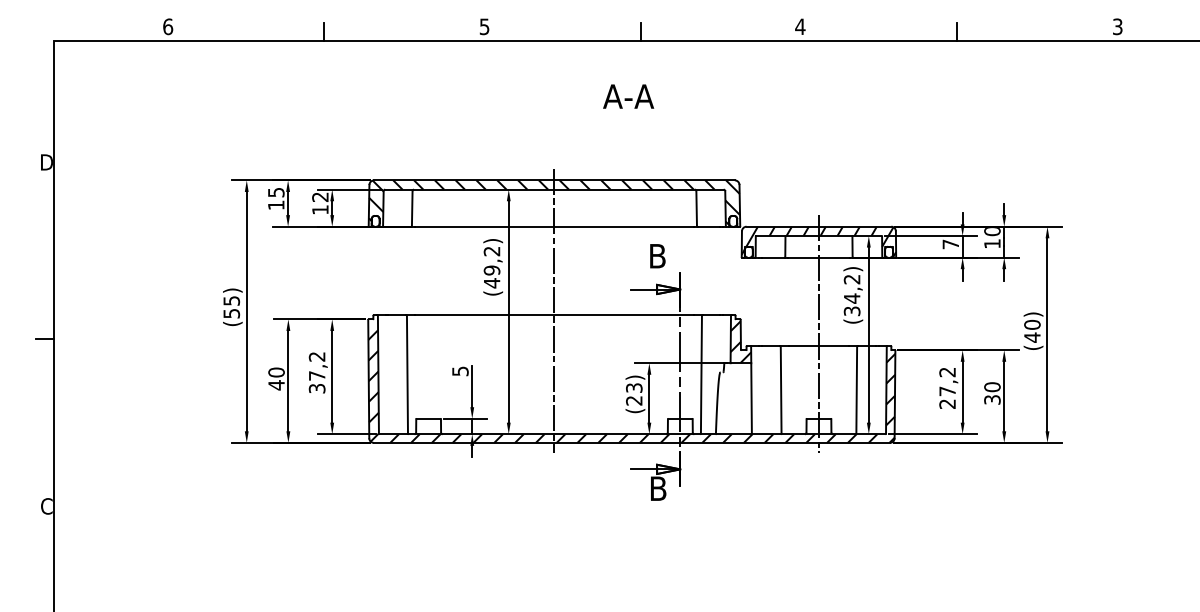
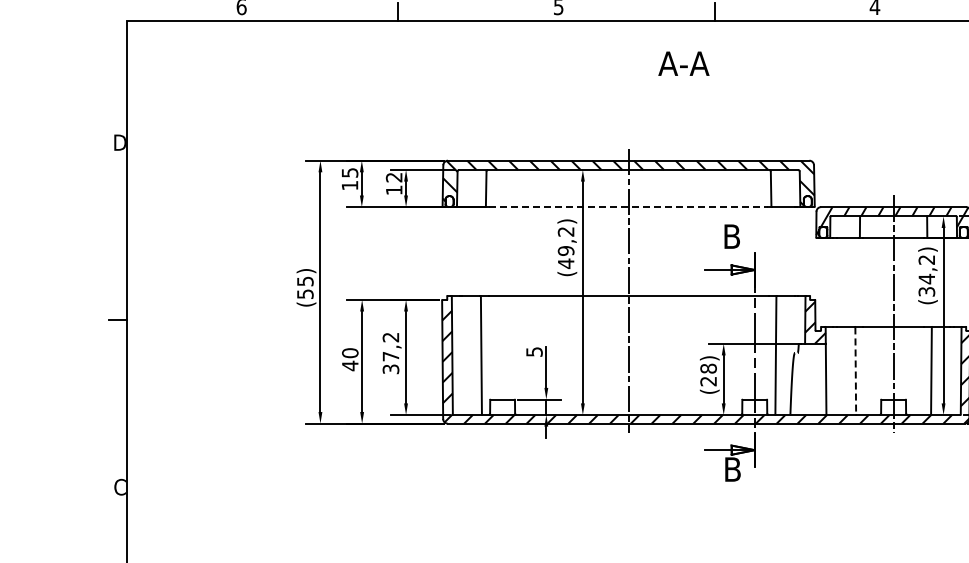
text: (628, 96) -> (683, 63), moved
line: (554, 226) -> (628, 206), solid -> dashed
text: (634, 387) -> (708, 368), (23) -> (28)
line: (781, 390) -> (856, 371), solid -> dashed

